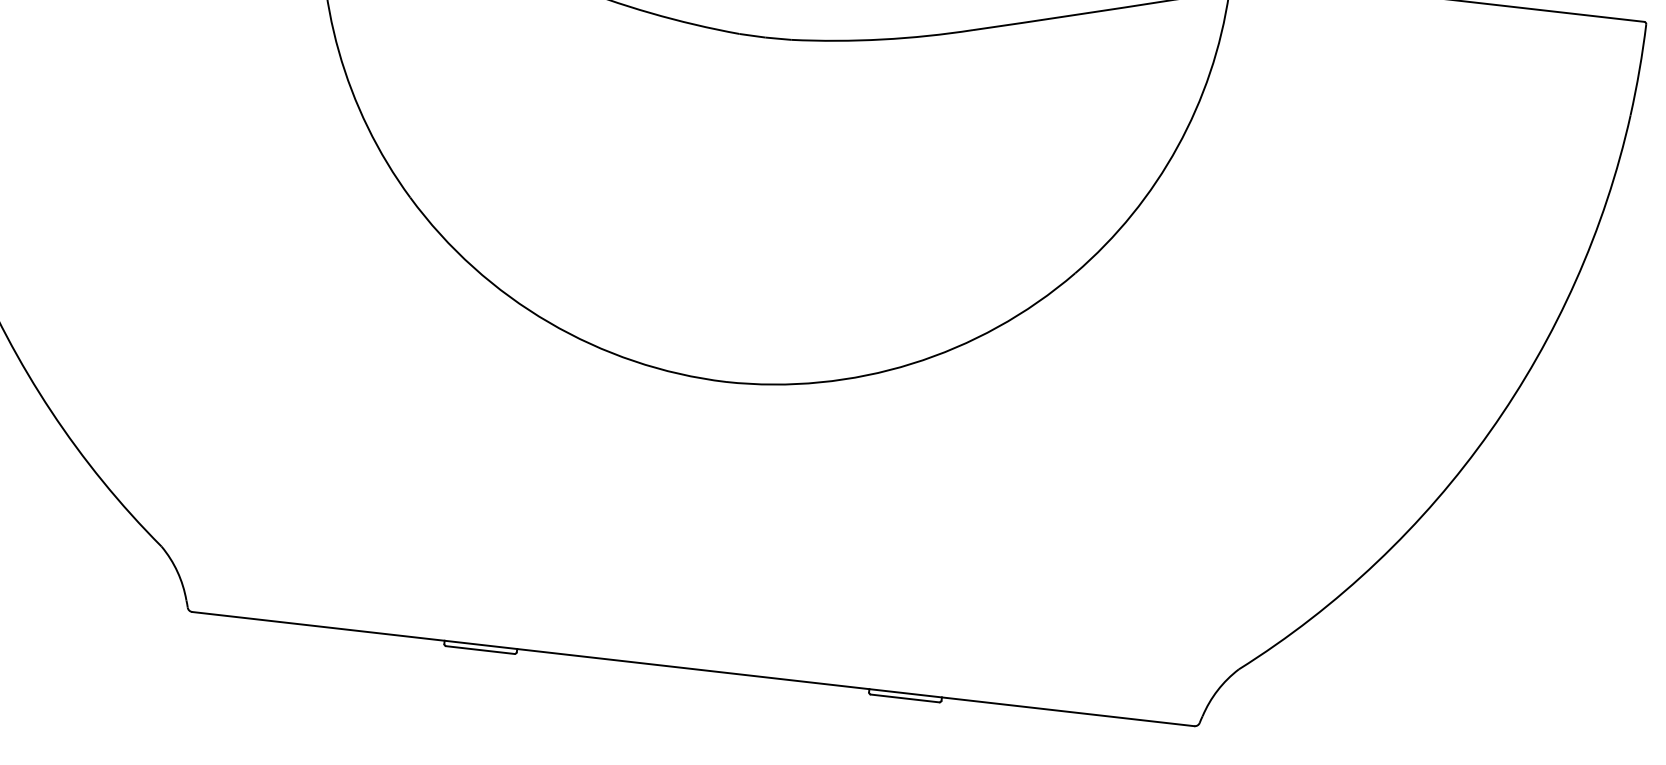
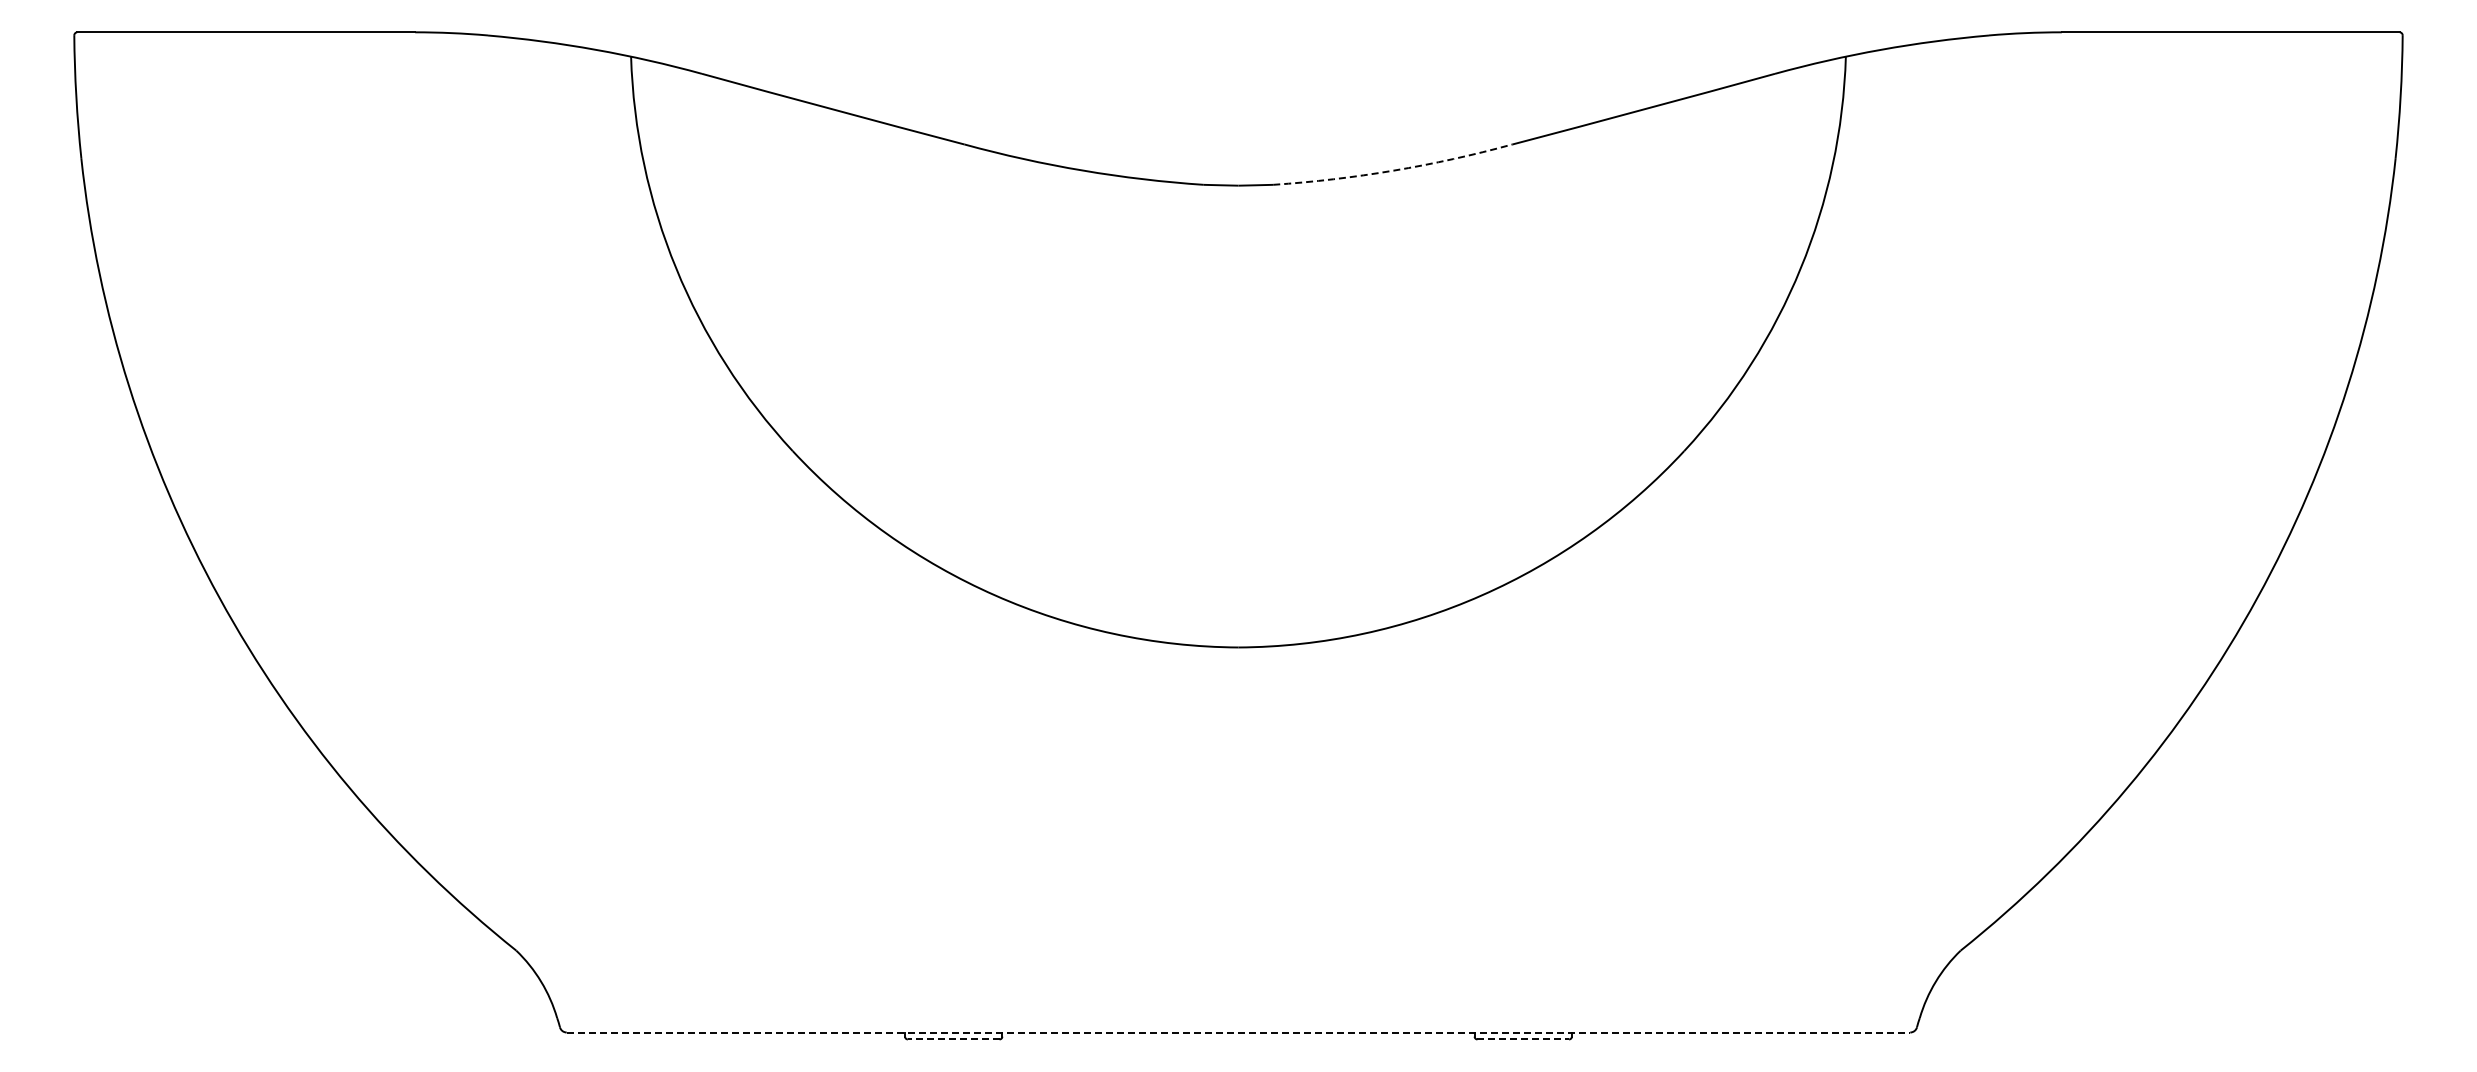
arc: (882, 39) -> (1393, 170), solid -> dashed
line: (480, 650) -> (953, 1039), solid -> dashed
line: (693, 669) -> (1238, 1032), solid -> dashed
line: (905, 698) -> (1523, 1039), solid -> dashed

